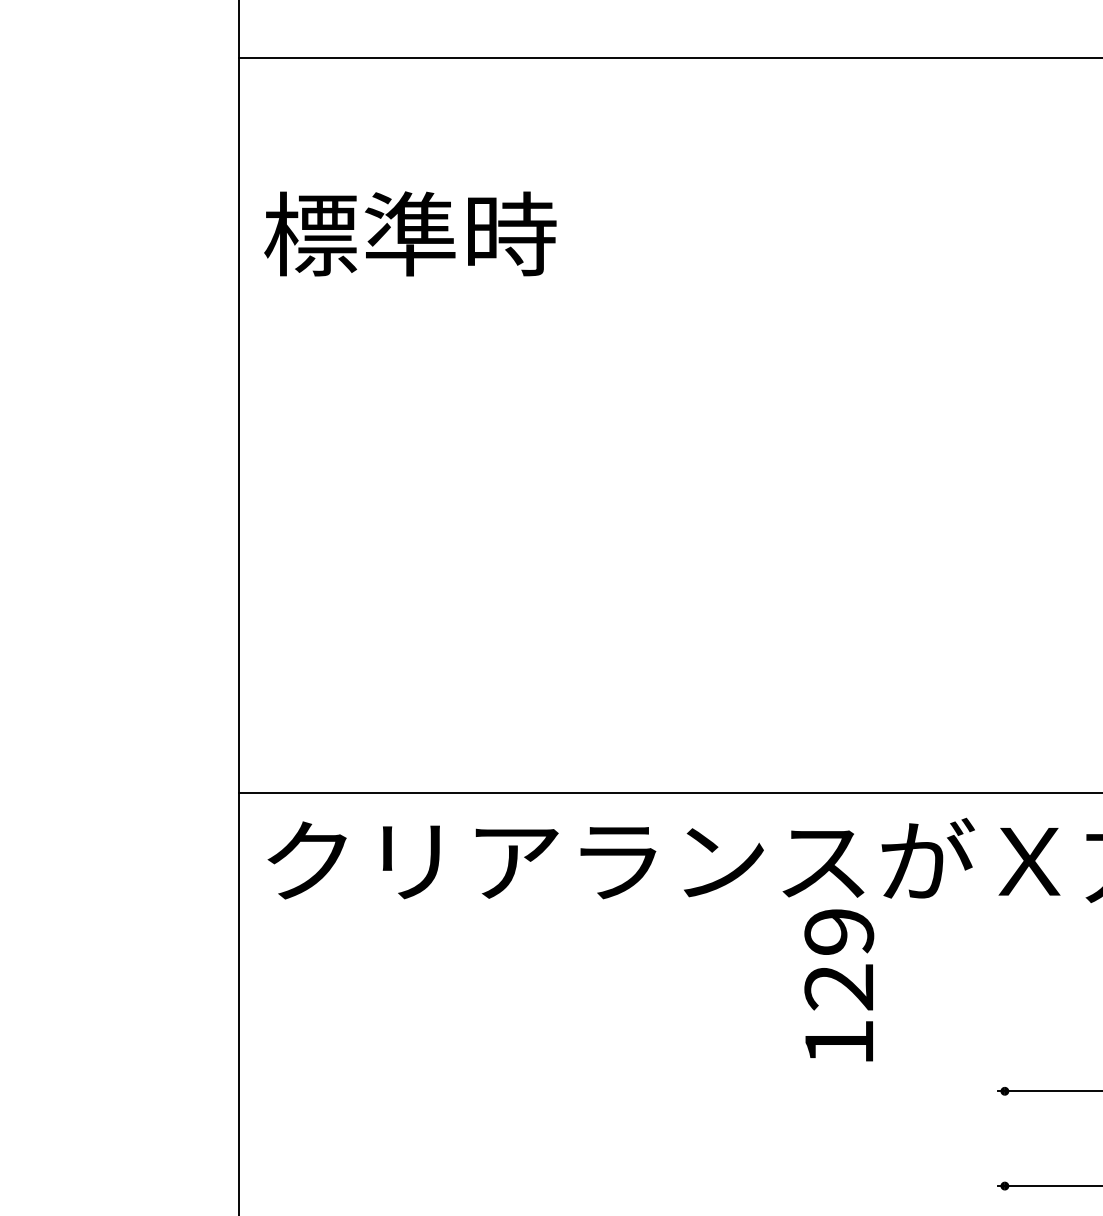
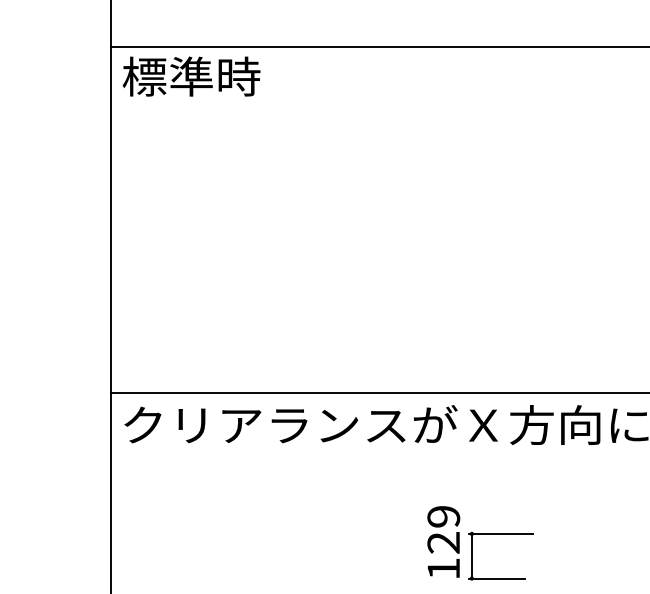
text: (410, 233) -> (191, 76), moved
text: (838, 984) -> (443, 541), moved
line: (1004, 1137) -> (471, 555), added

